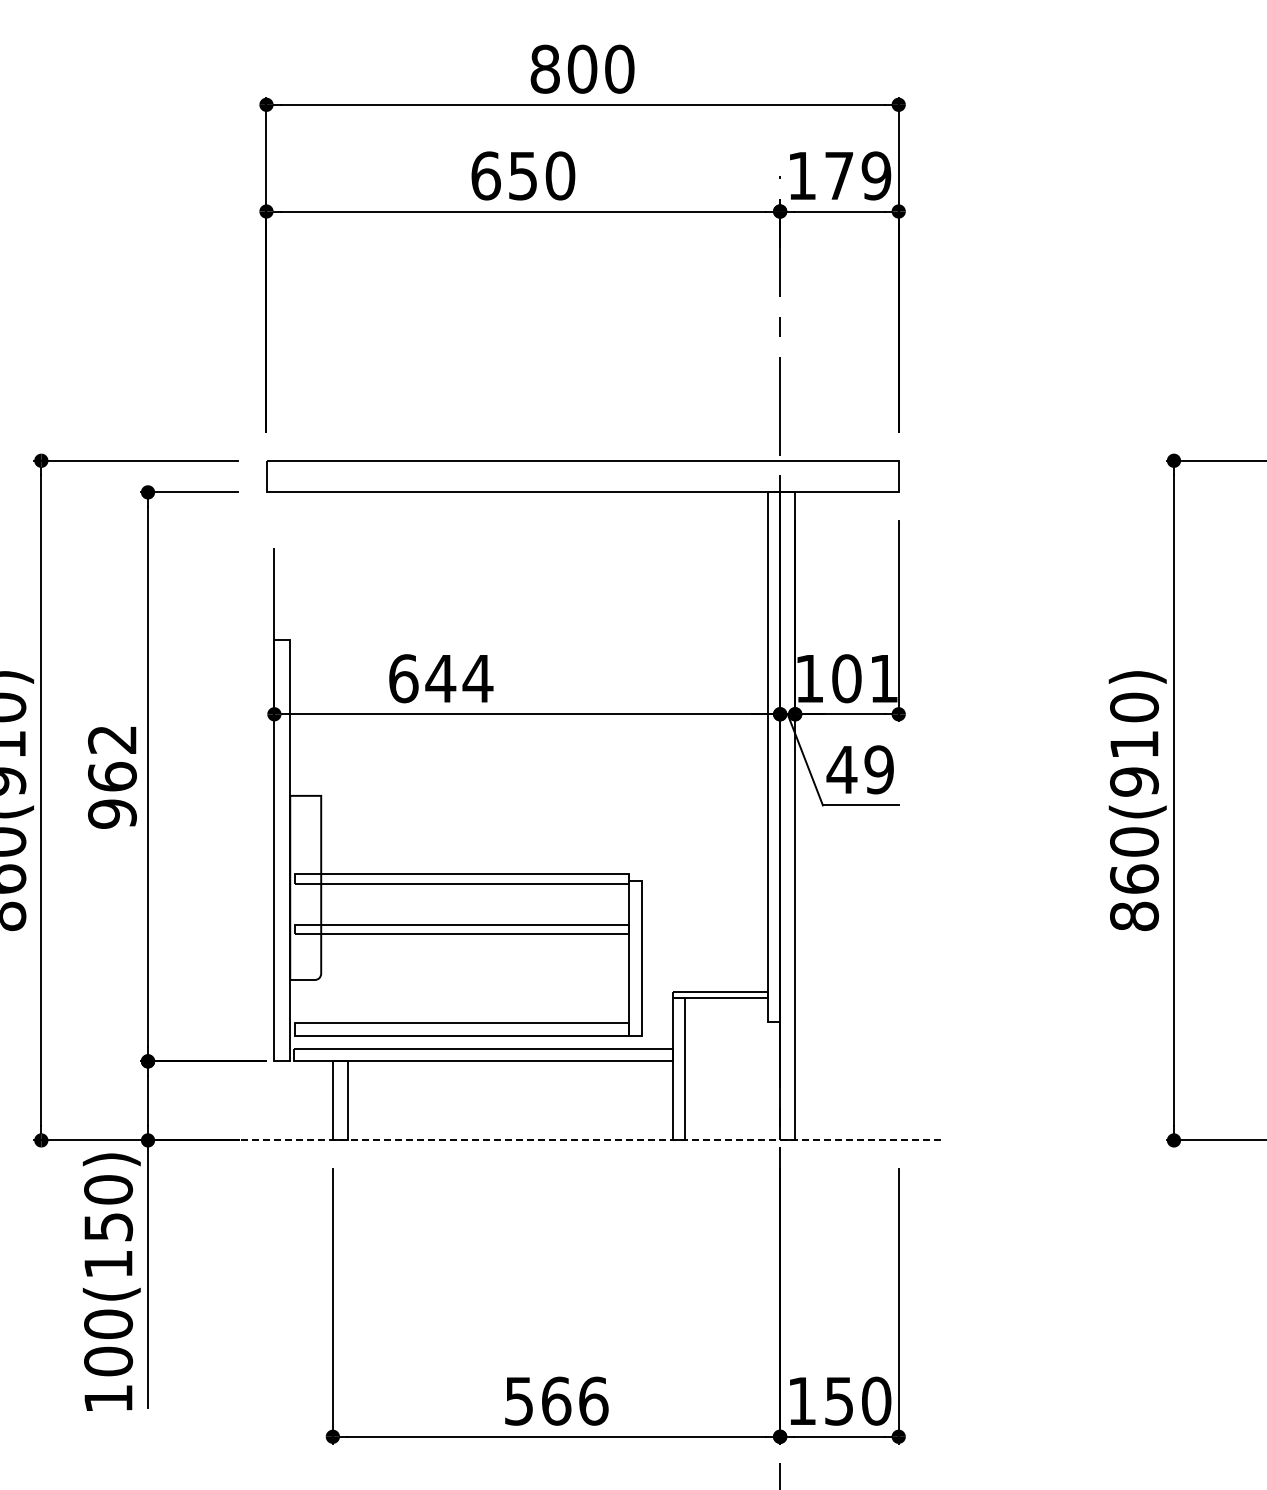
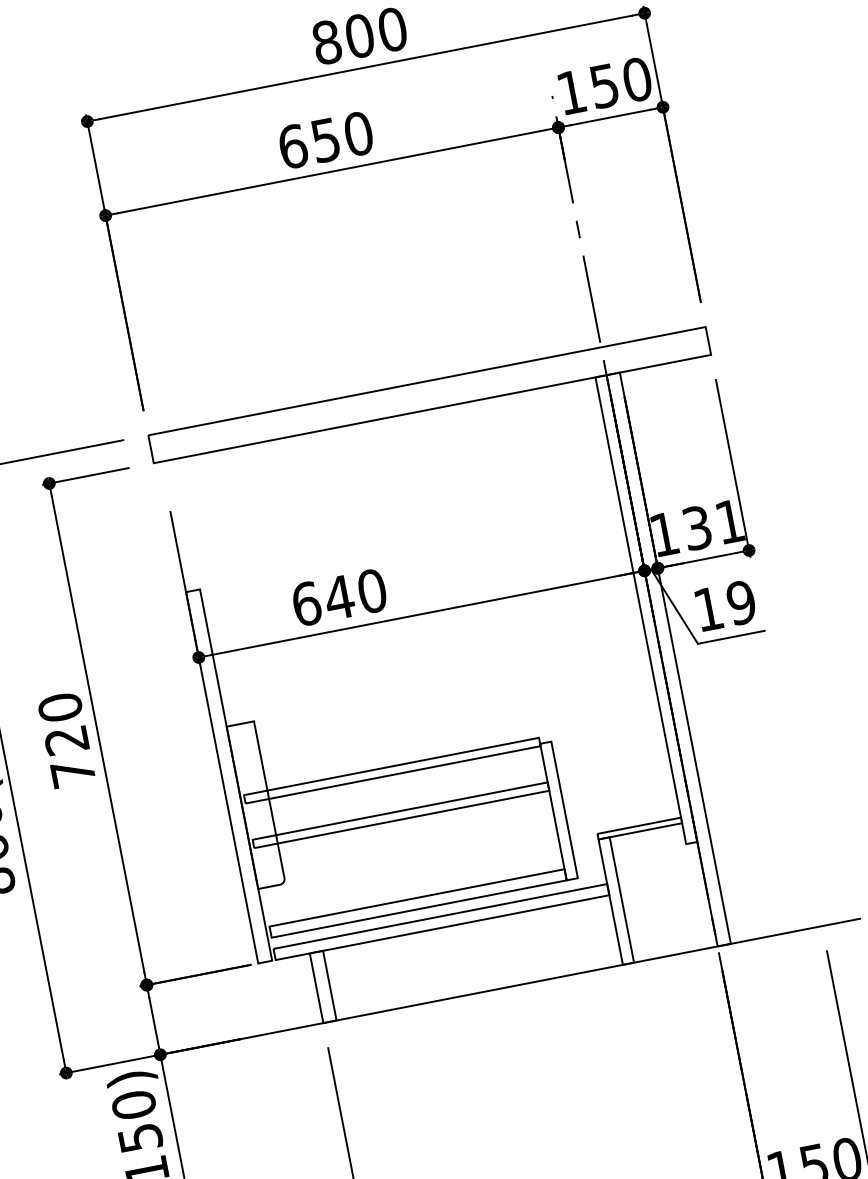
text: (858, 175) -> (621, 82), 179 -> 150
text: (477, 678) -> (371, 591), 644 -> 640
text: (846, 678) -> (696, 527), 101 -> 131
text: (841, 769) -> (708, 608), 49 -> 19
text: (112, 776) -> (66, 740), 962 -> 720
line: (547, 1140) -> (512, 986), dashed -> solid

